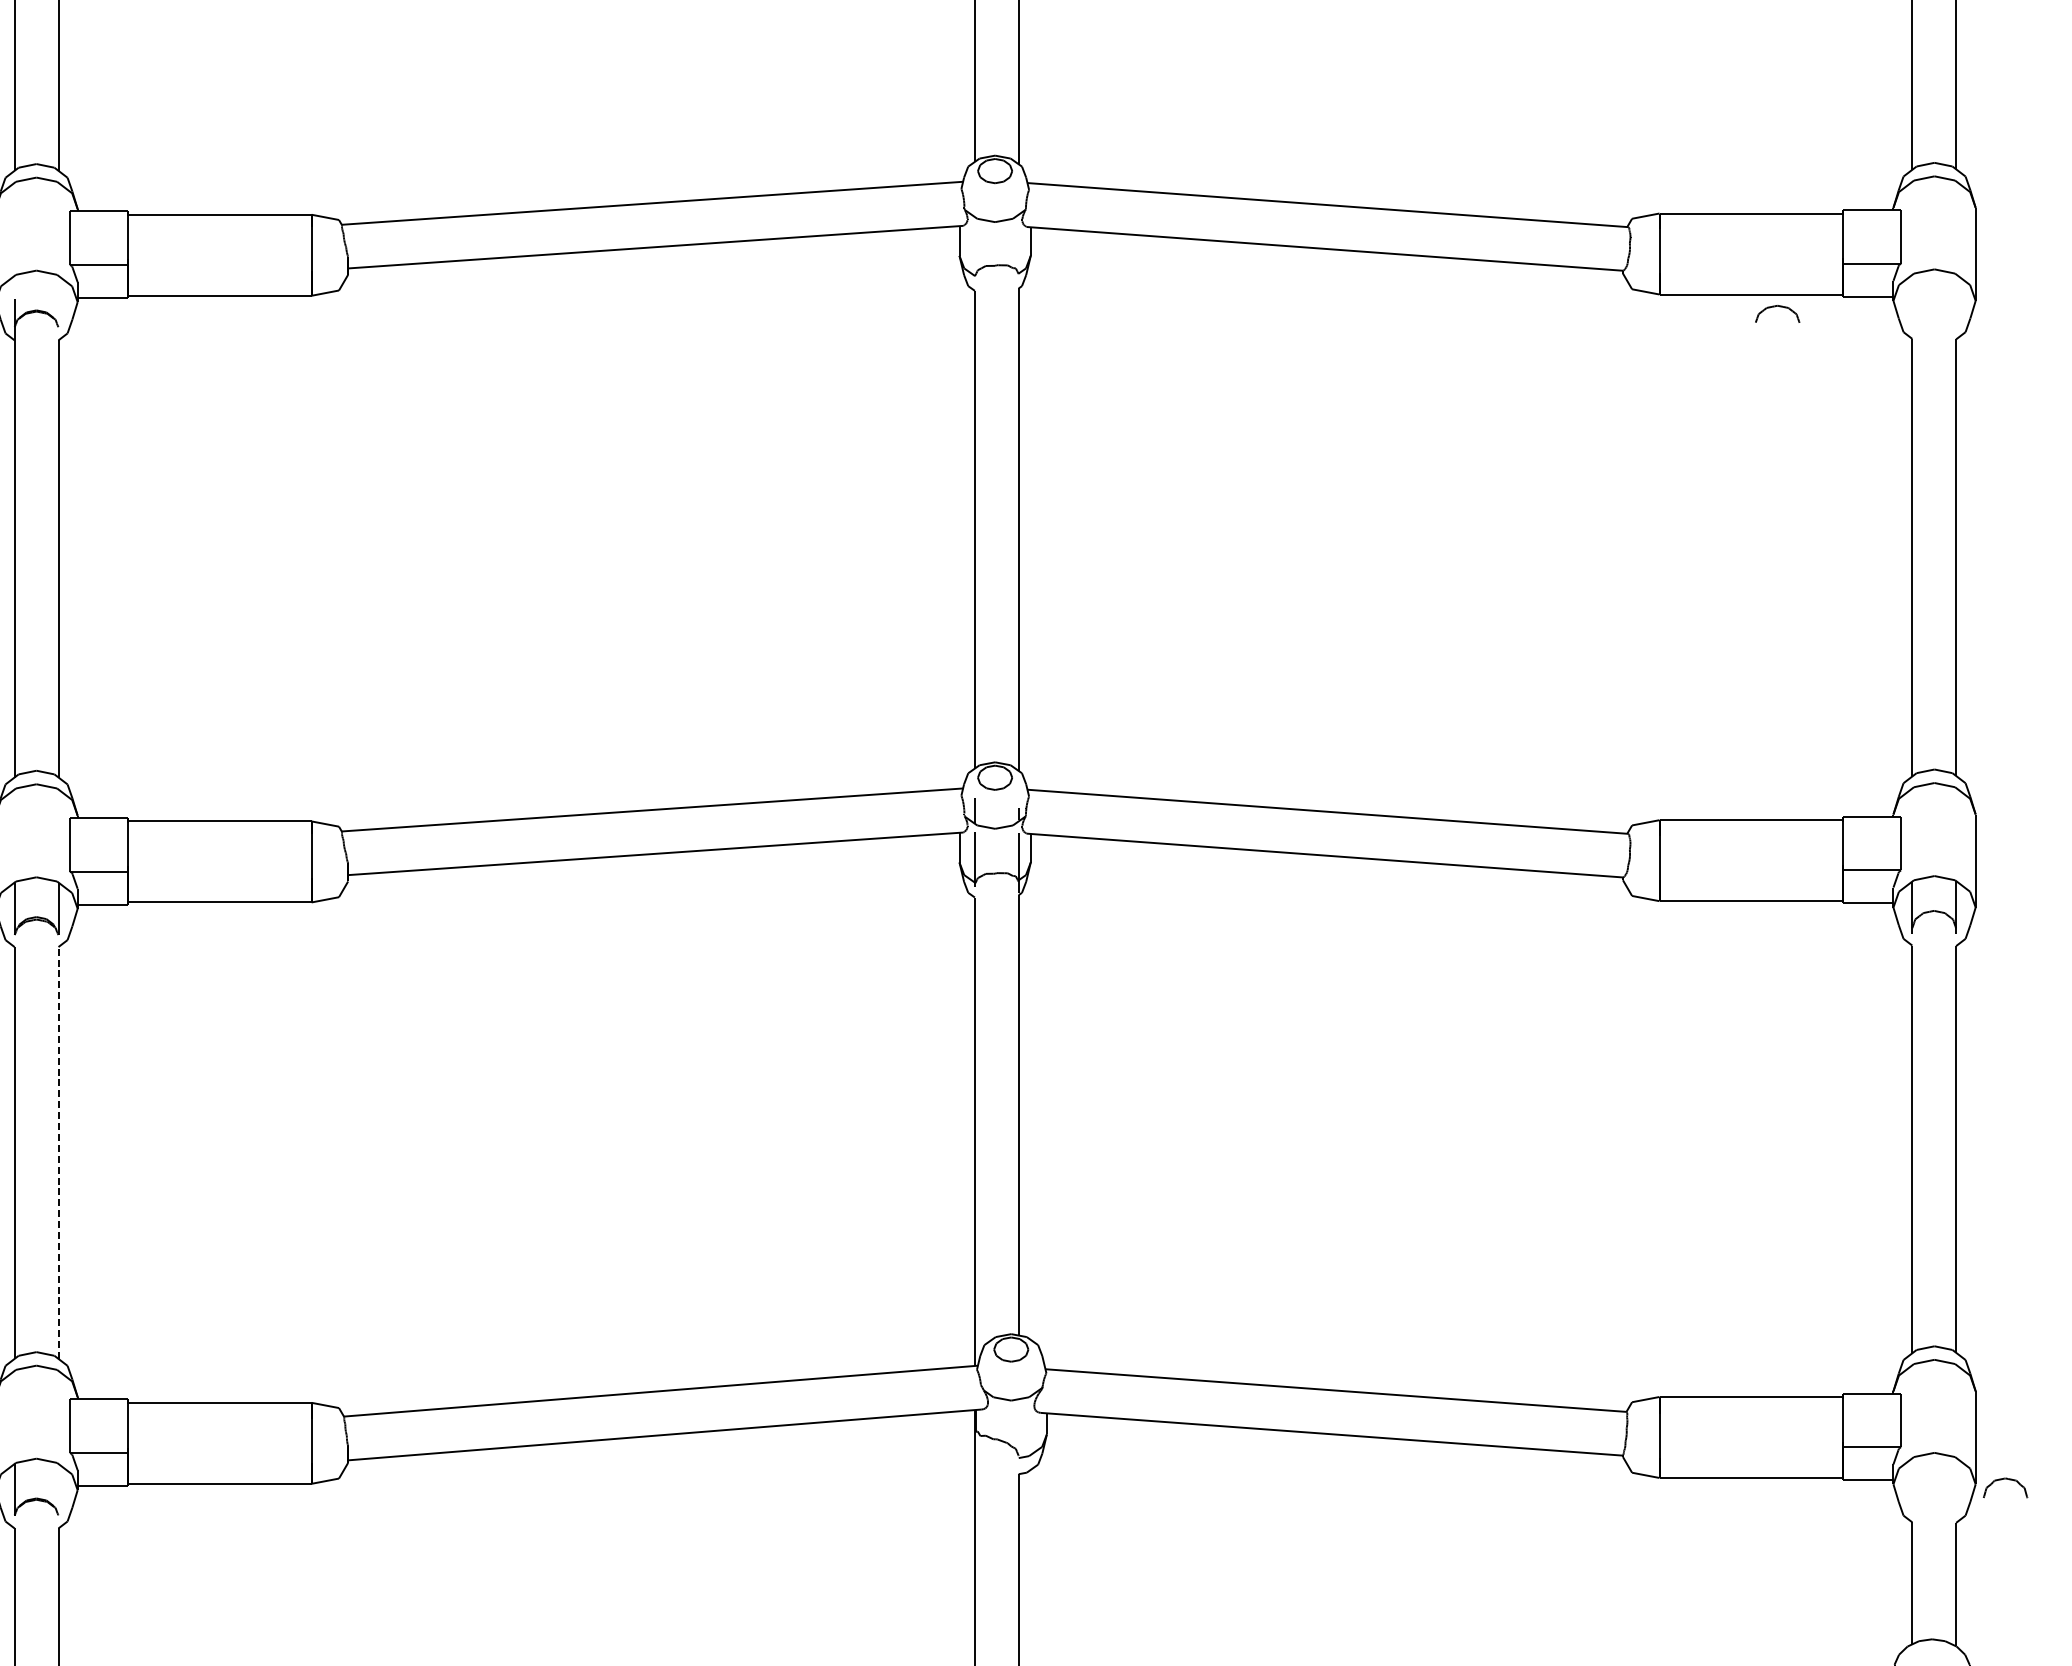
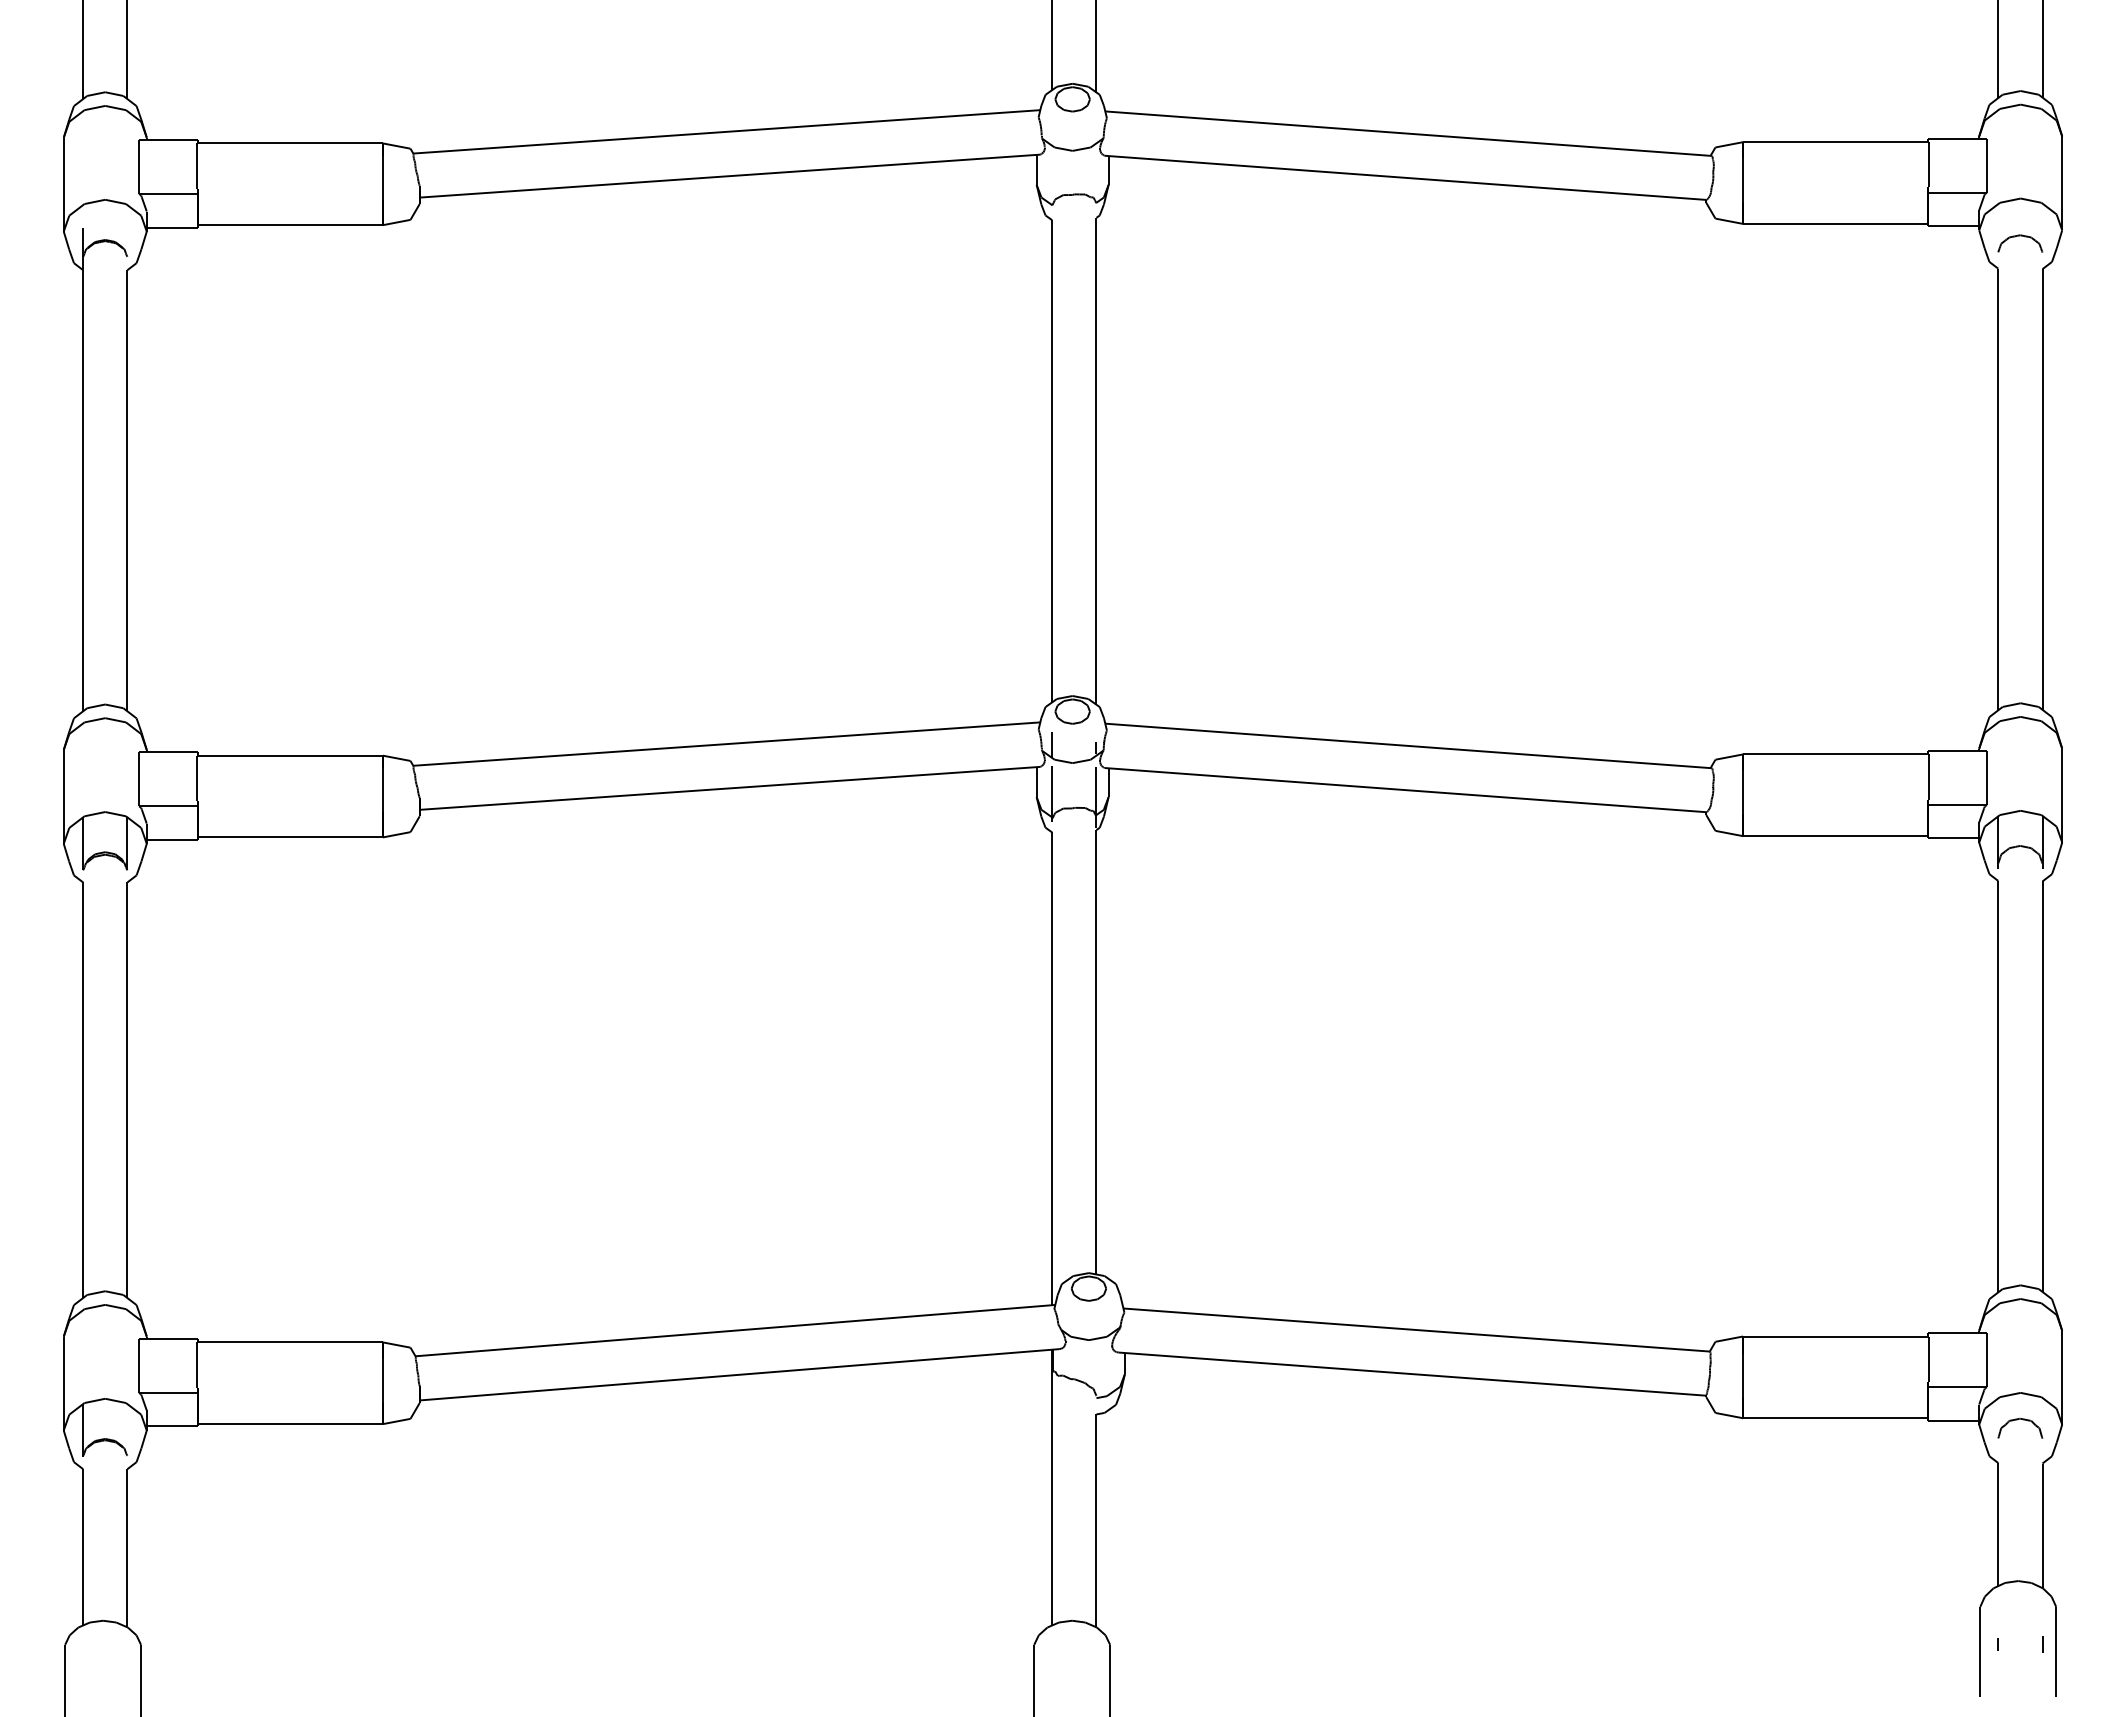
part: (1777, 306) -> (2020, 236), moved
line: (58, 1153) -> (127, 1090), dashed -> solid
part: (2007, 1480) -> (2022, 1420), moved

